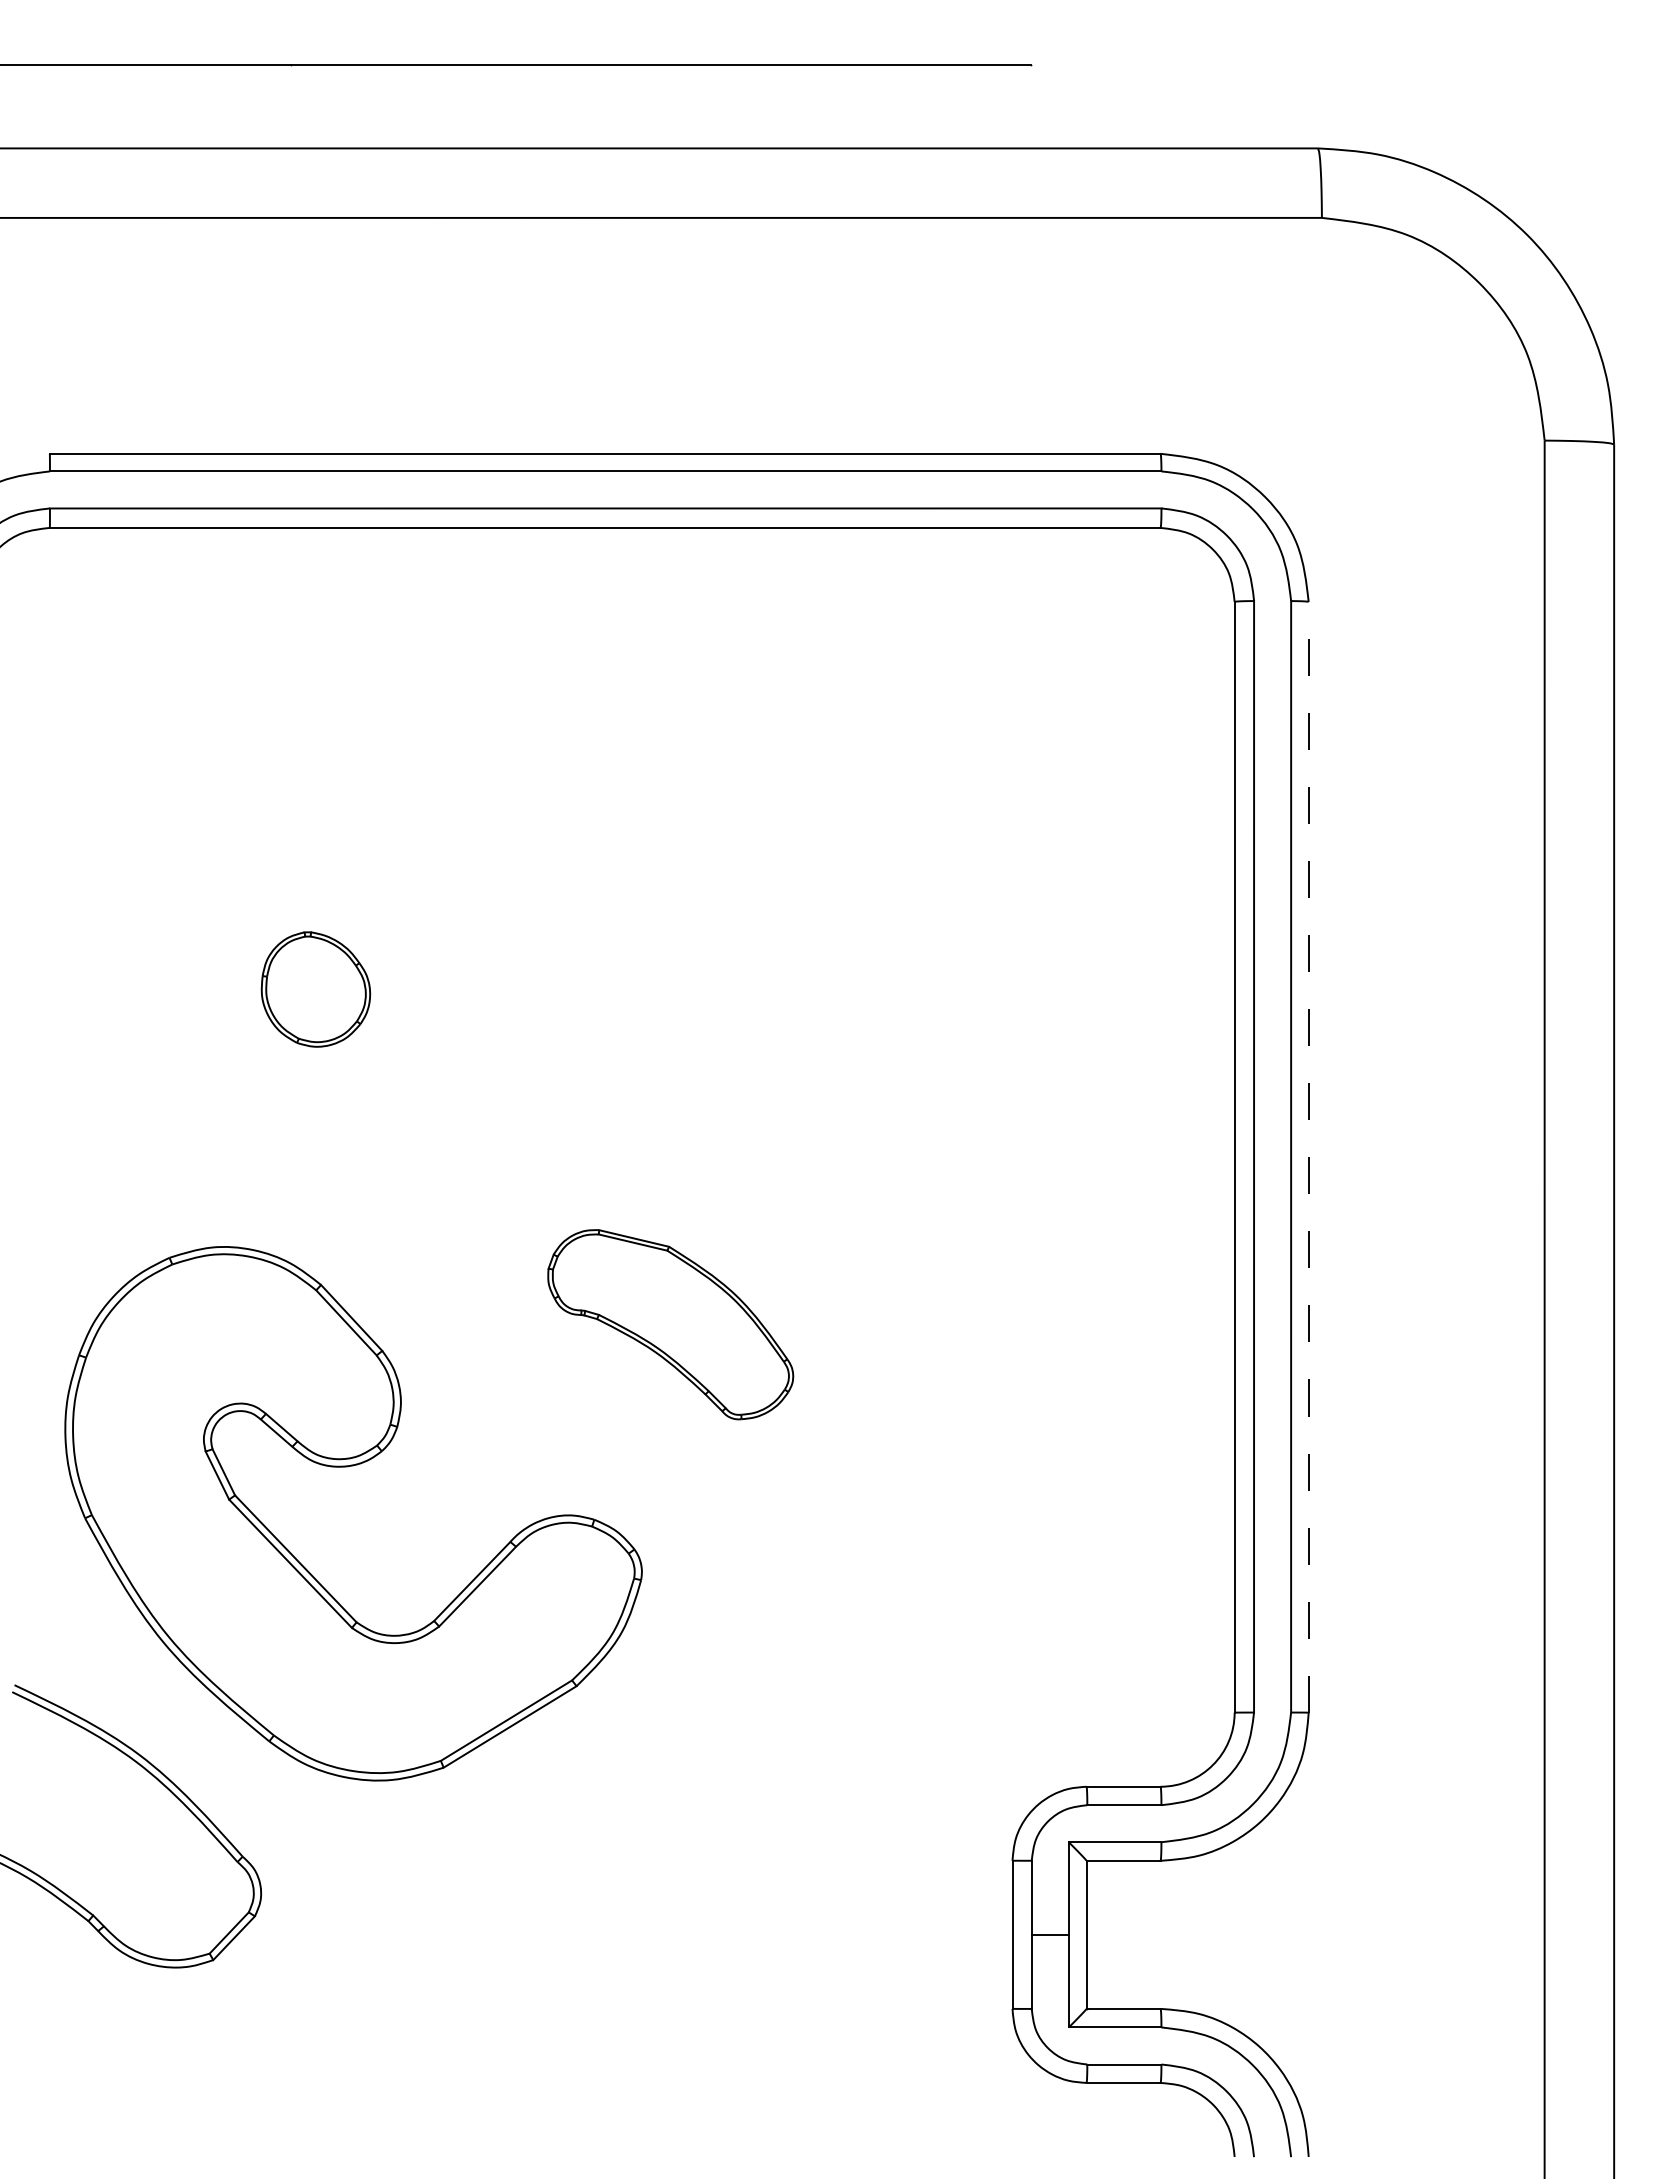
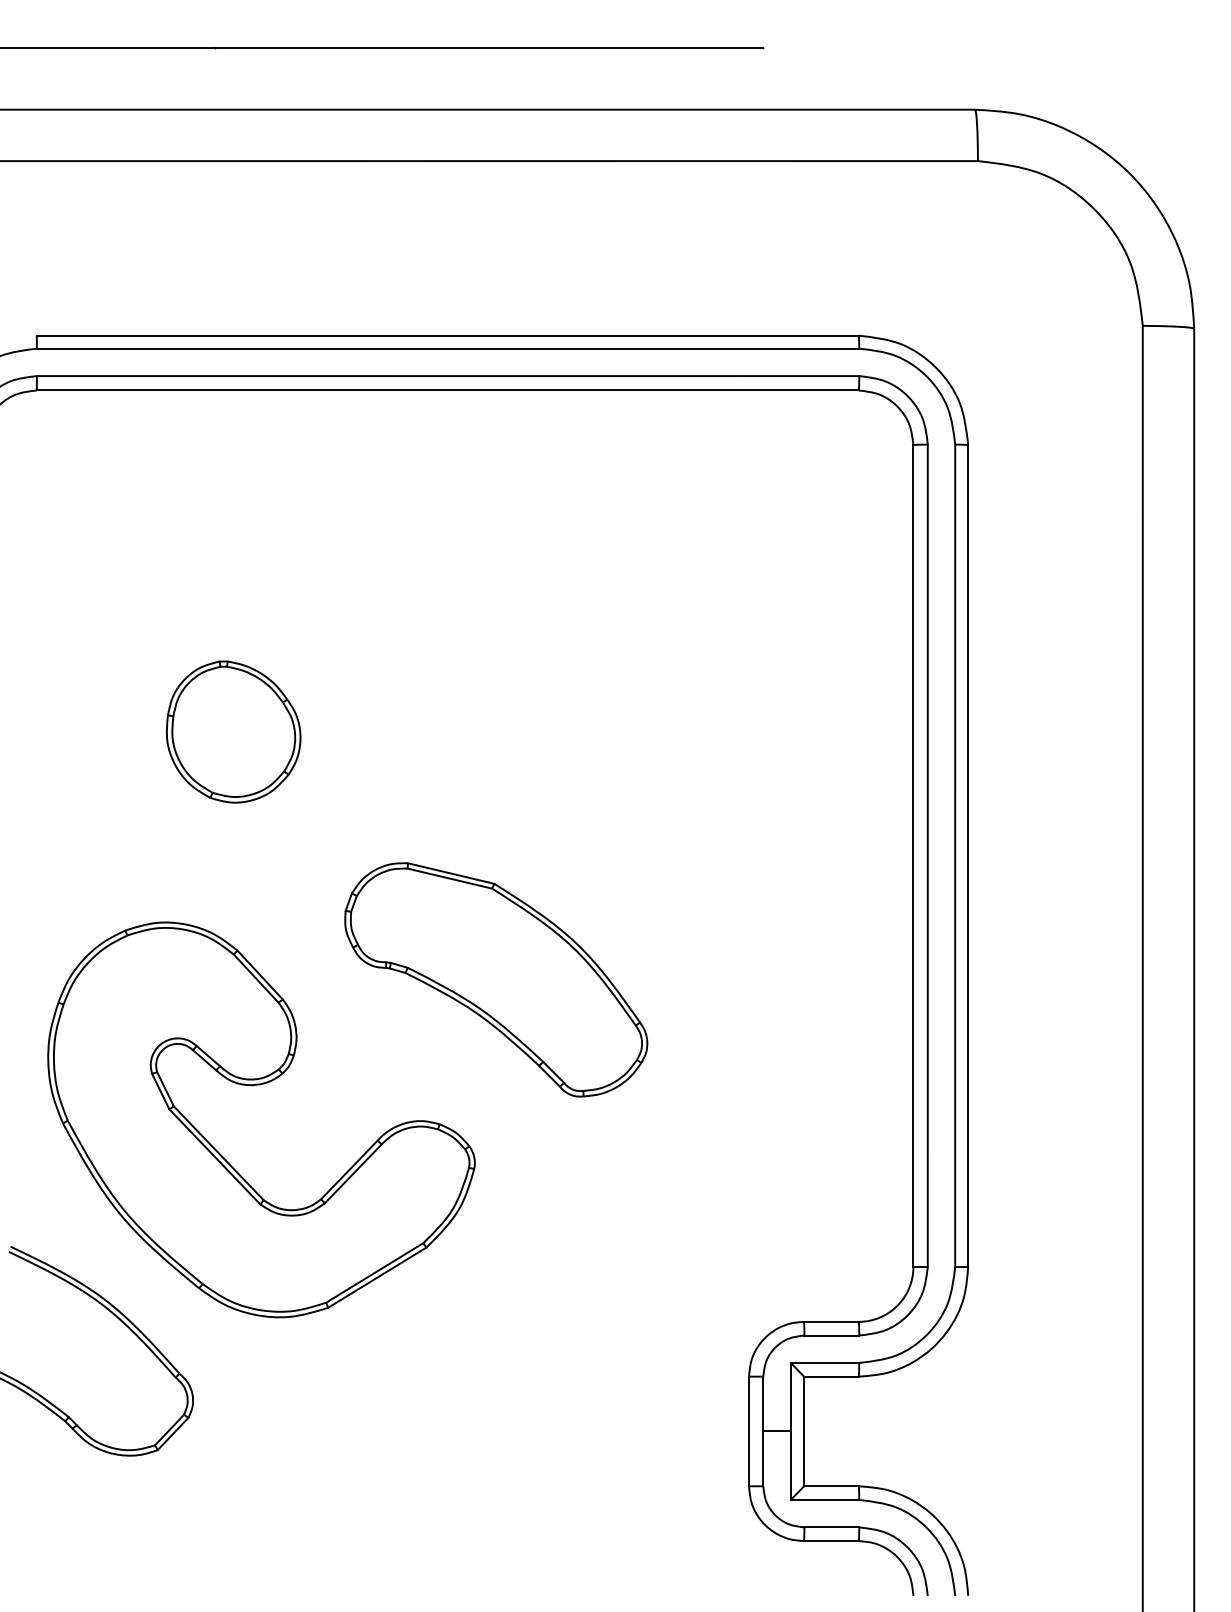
part: (315, 989) -> (233, 732), size x1.67
line: (1308, 1156) -> (968, 855), dashed -> solid
part: (670, 1324) -> (496, 979), size x1.67

